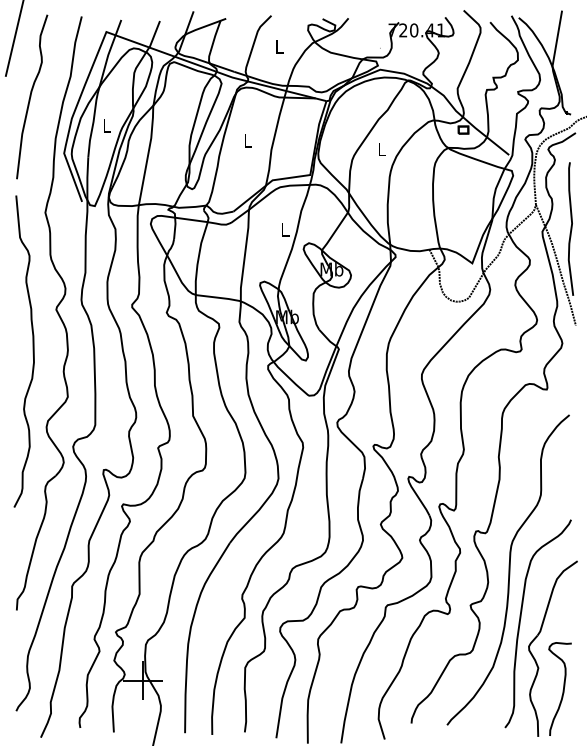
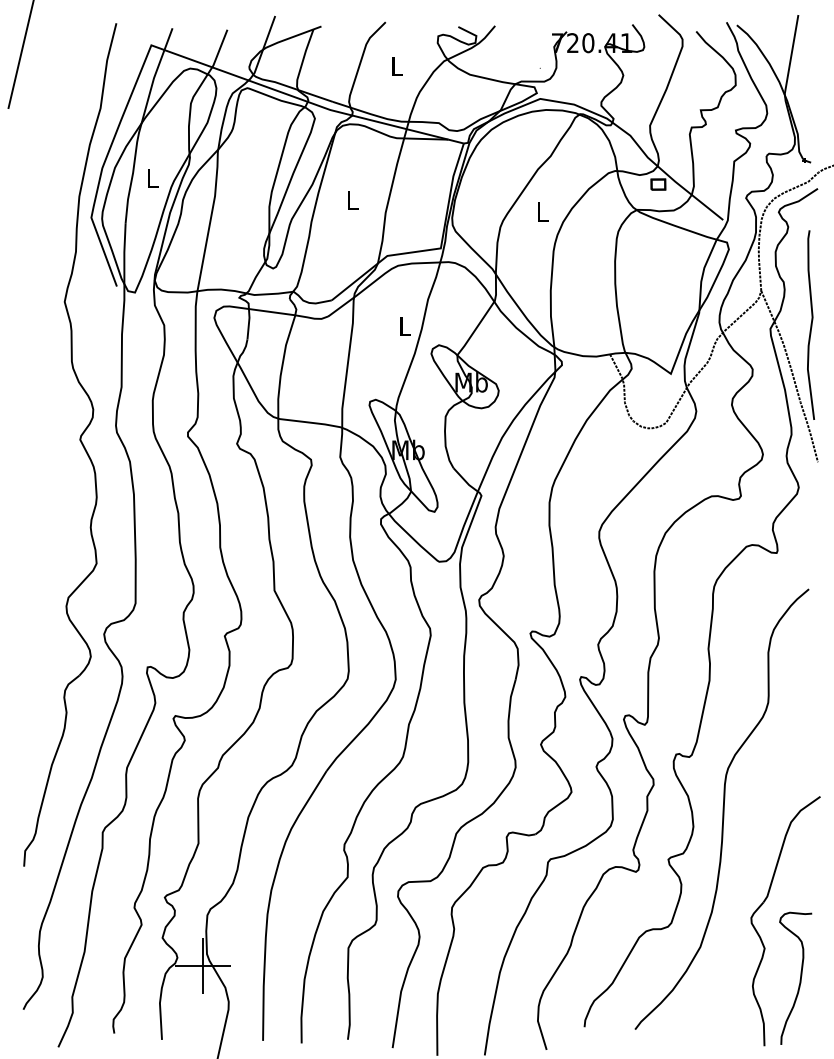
curve: (31, 96) -> (44, 137), removed
curve: (33, 351) -> (47, 498), removed
curve: (520, 622) -> (739, 883), removed

